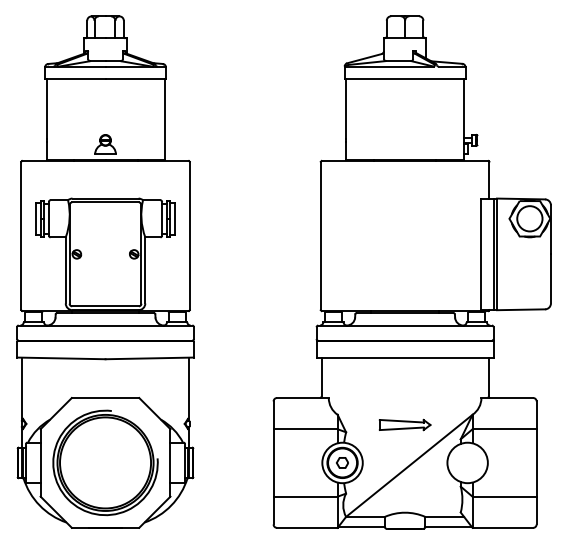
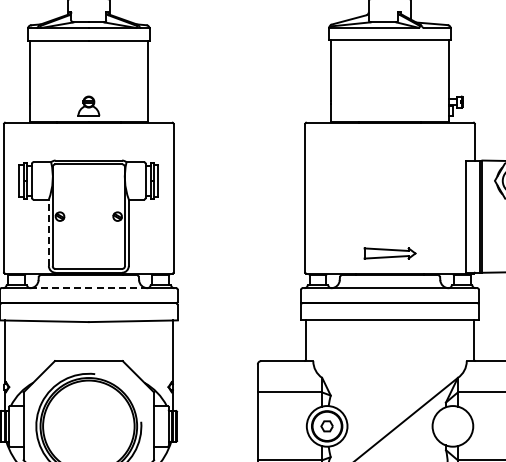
line: (65, 269) -> (48, 231), solid -> dashed
line: (106, 325) -> (89, 288), solid -> dashed
part: (404, 424) -> (389, 252), moved

